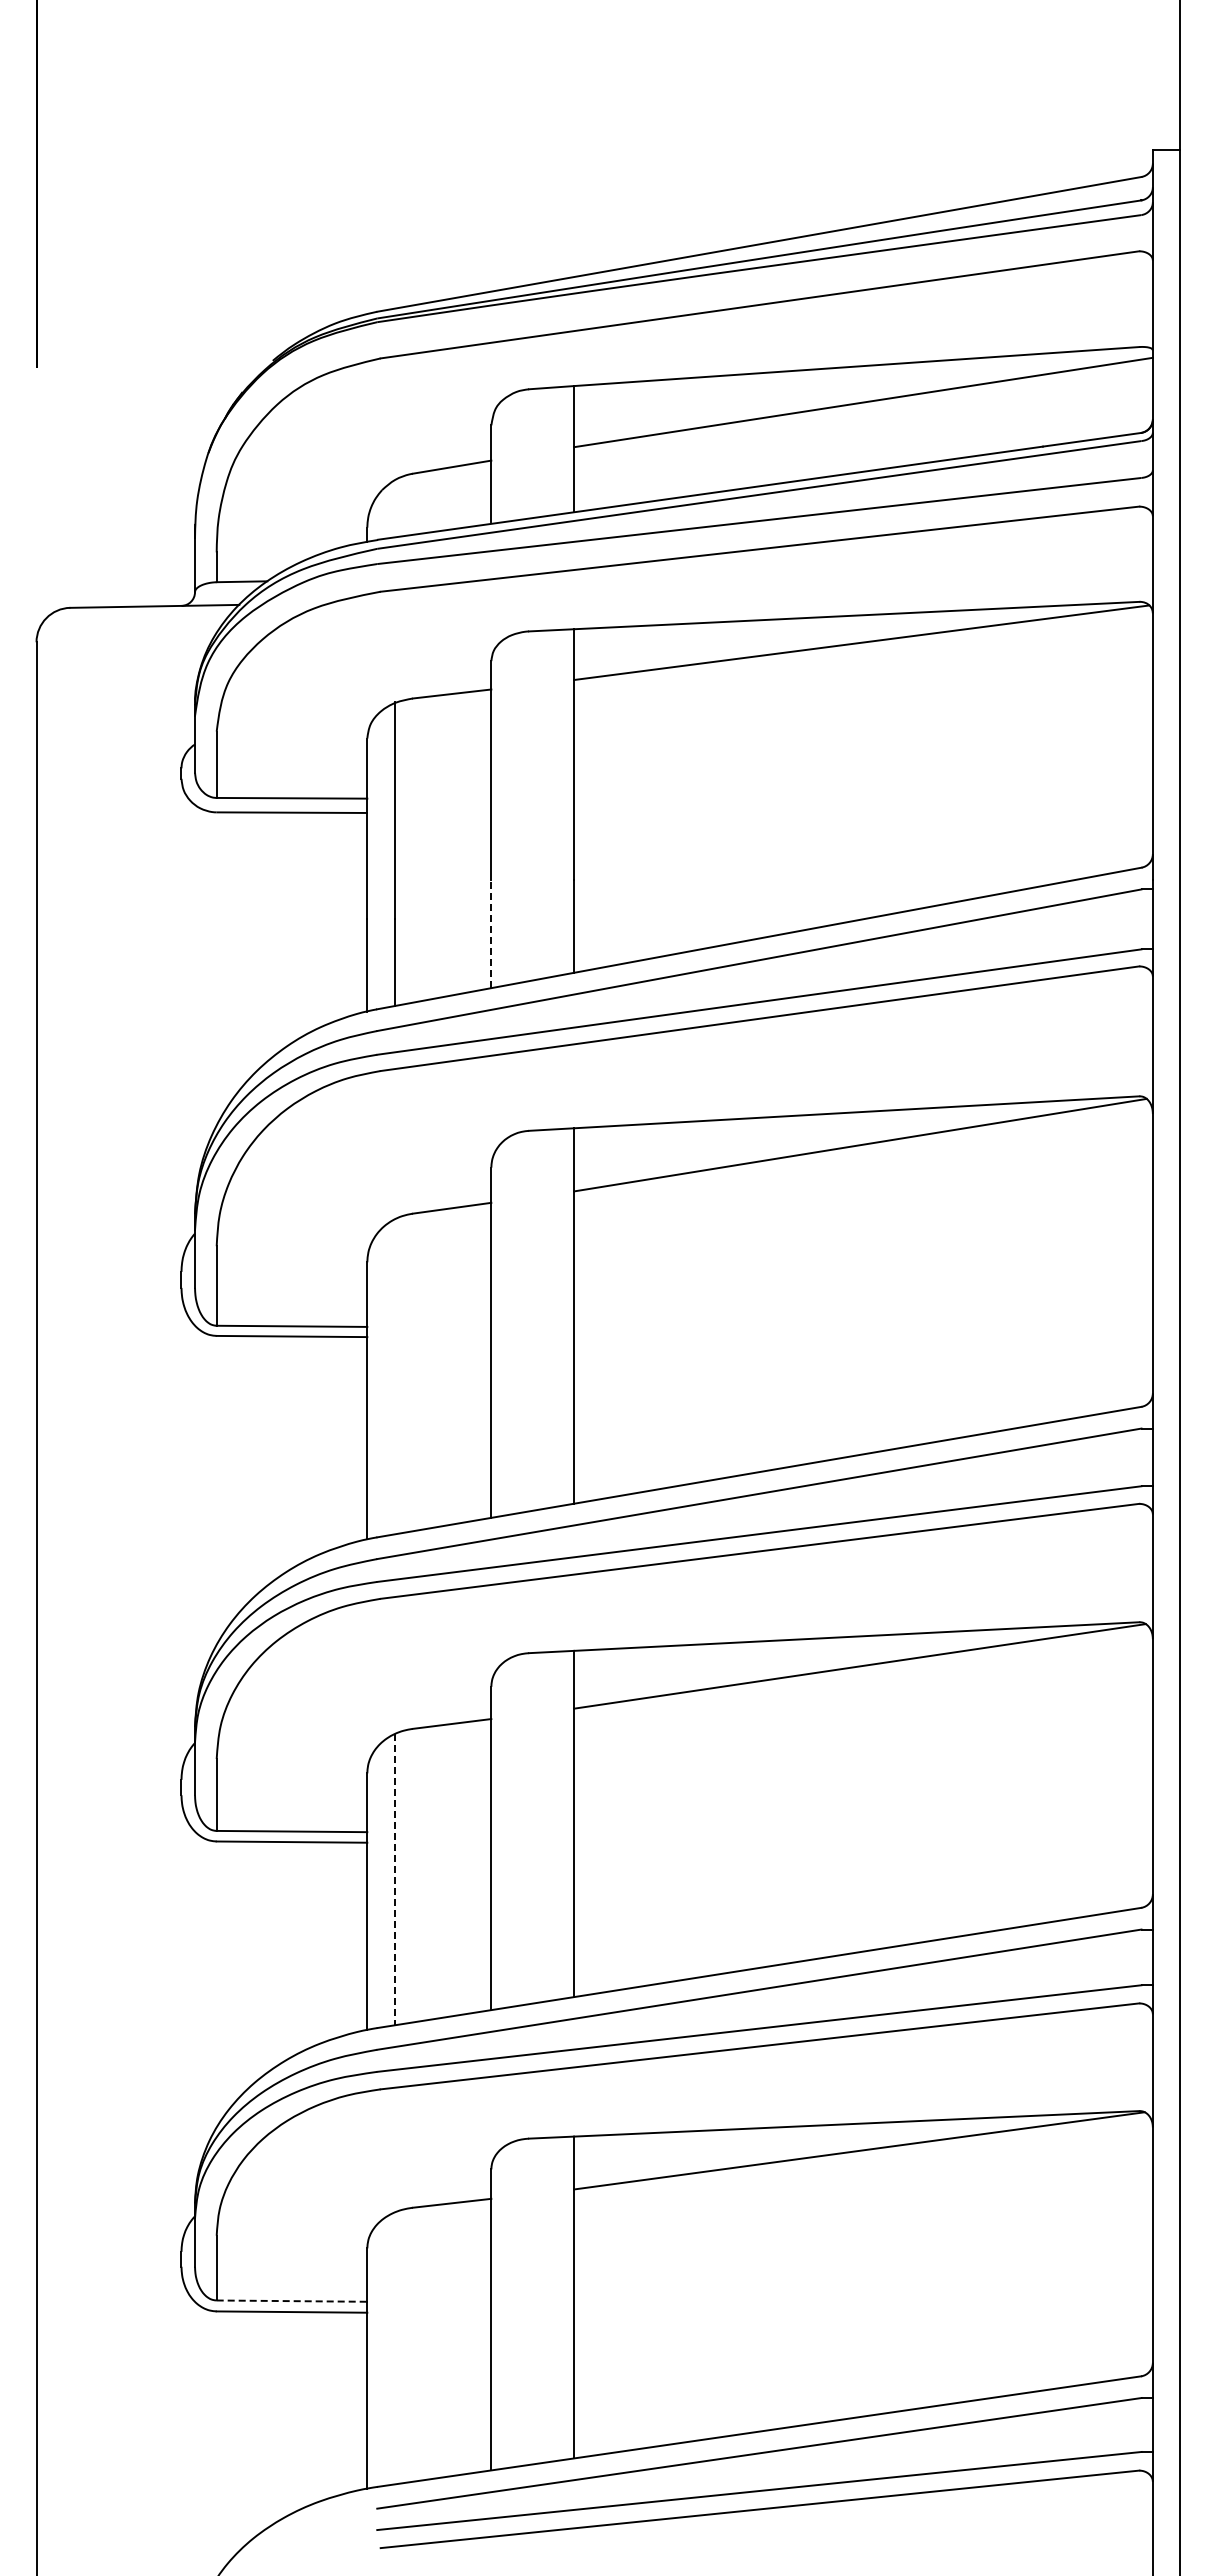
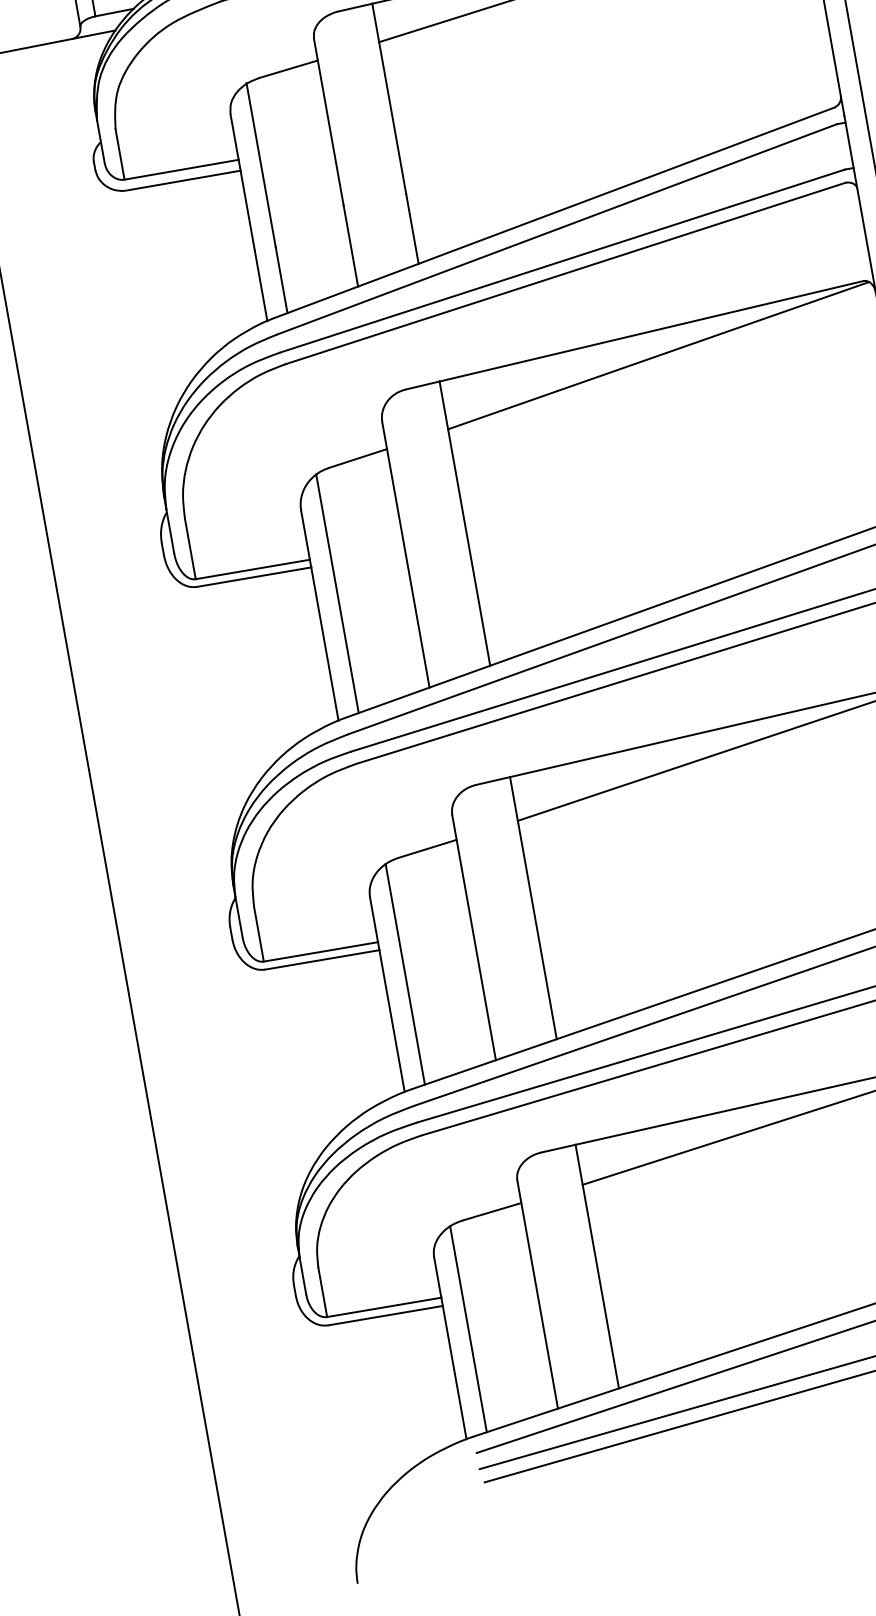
line: (491, 934) -> (350, 245), dashed -> solid
line: (394, 1376) -> (337, 593), added
line: (394, 1879) -> (404, 974), dashed -> solid
line: (292, 2301) -> (384, 1307), dashed -> solid
line: (394, 2348) -> (468, 1329), added

